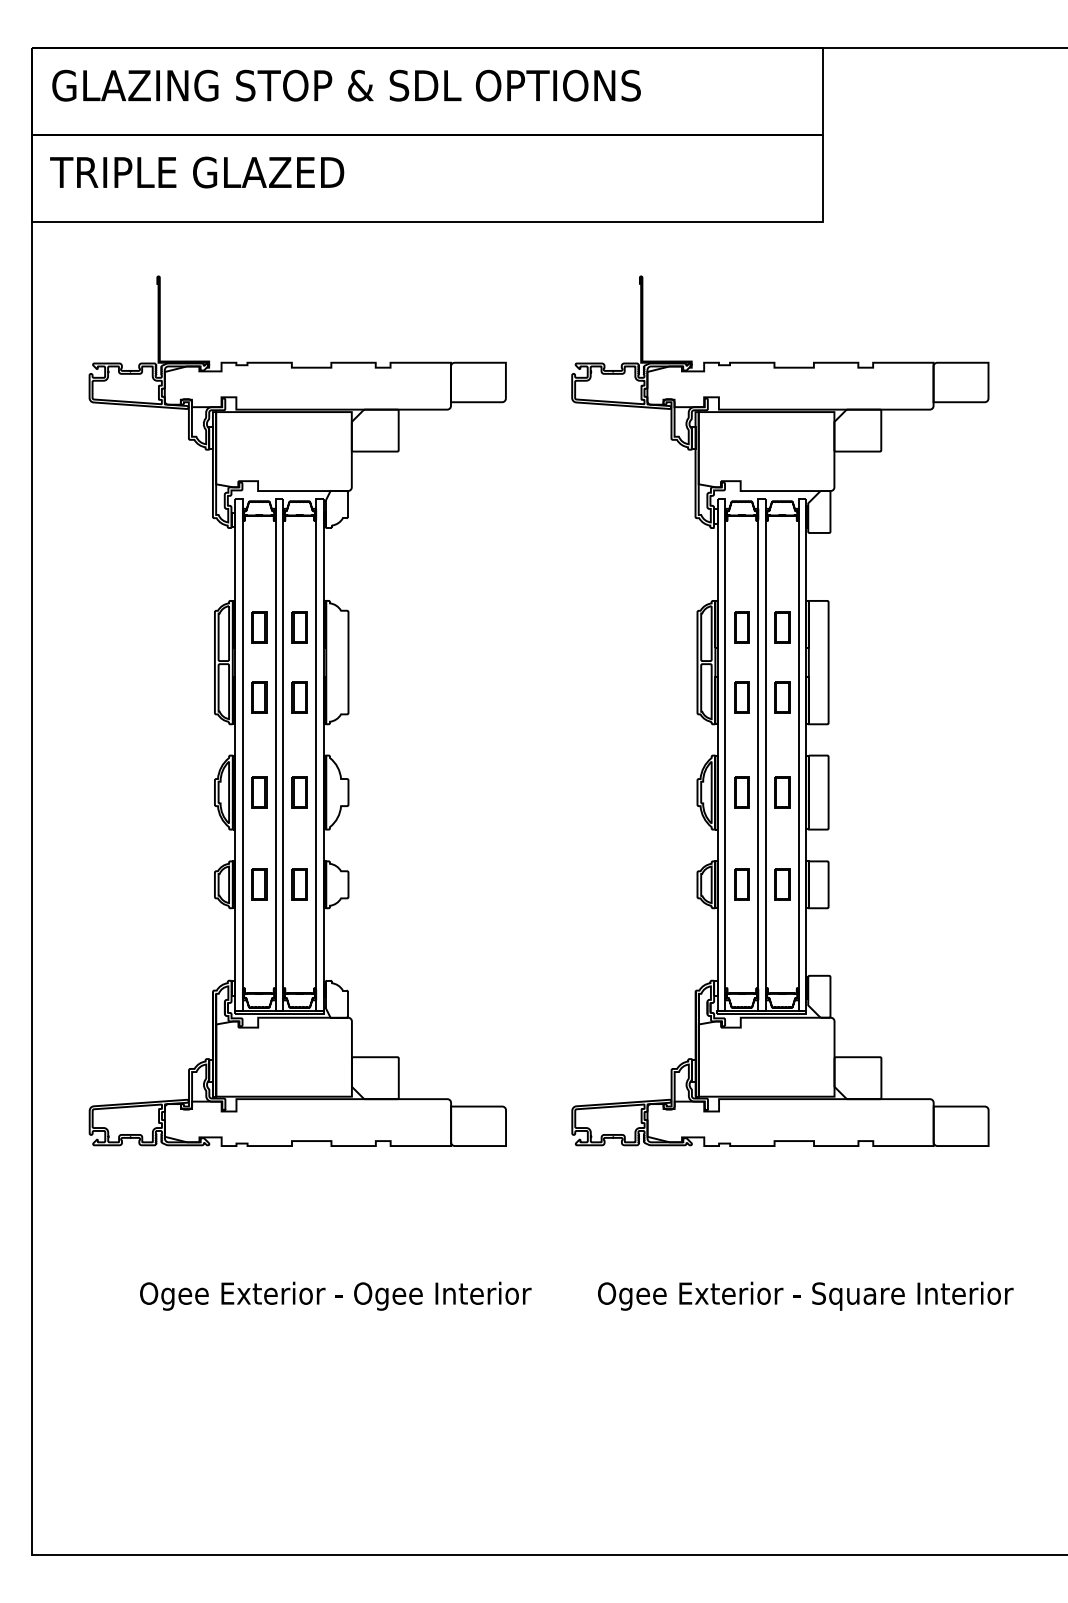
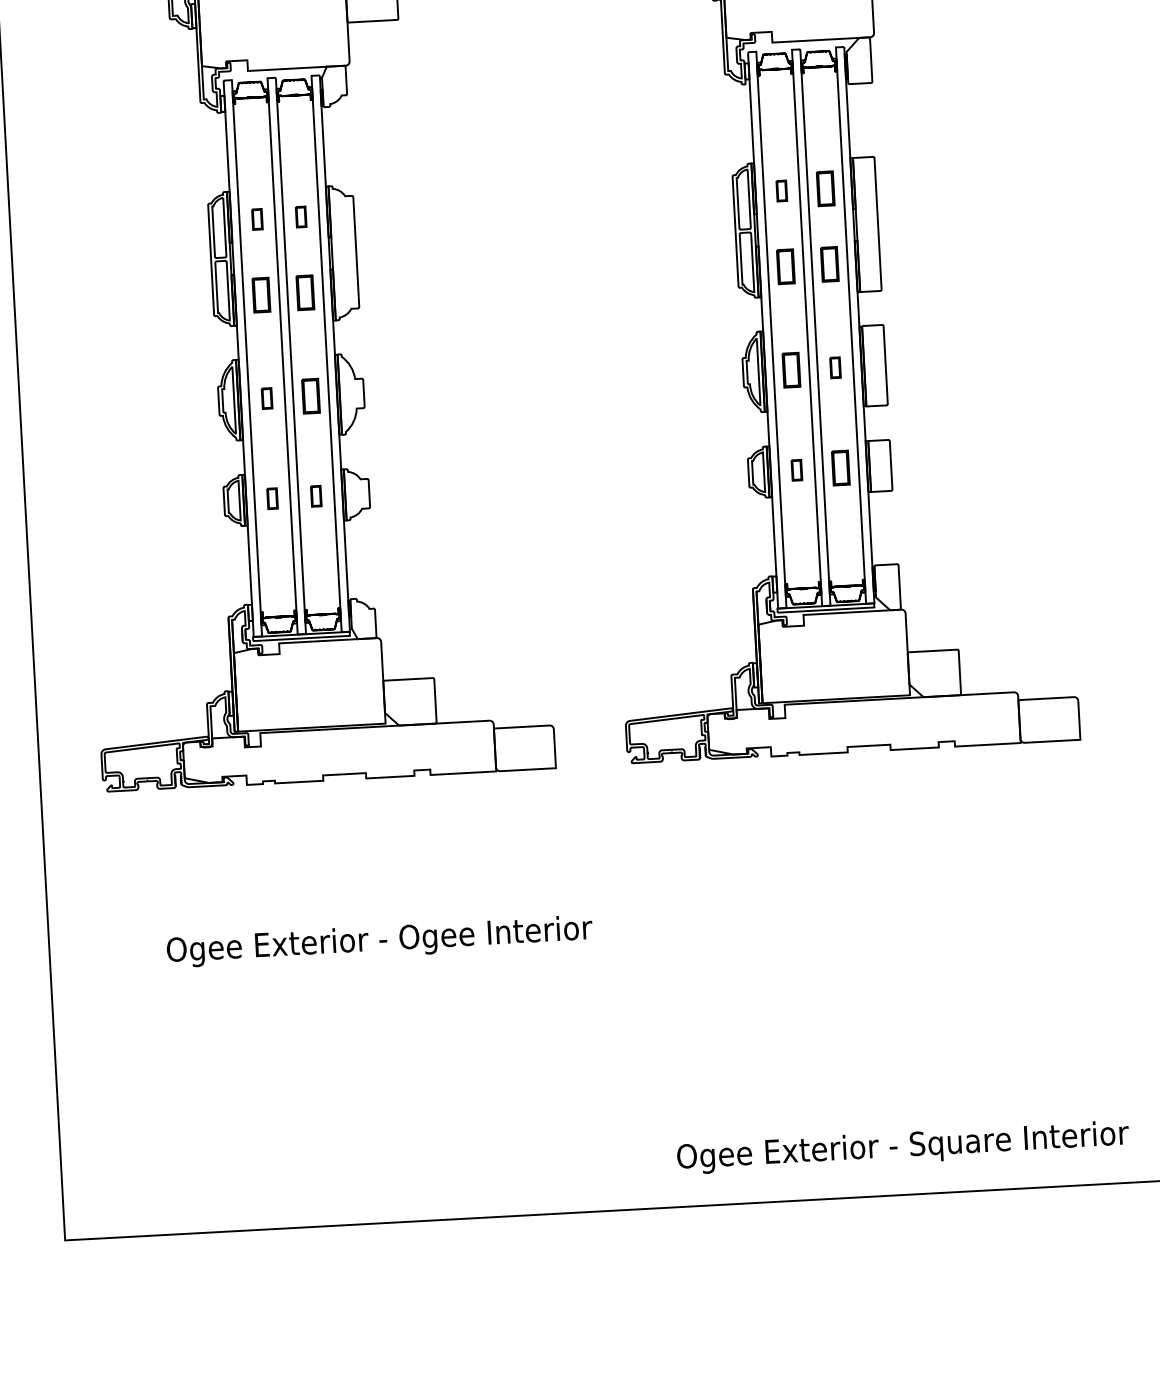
part: (259, 627) -> (257, 219), size x0.6
part: (299, 627) -> (301, 216), size x0.6
part: (741, 627) -> (781, 190), size x0.6
part: (259, 792) -> (267, 398), size x0.6
part: (782, 792) -> (835, 367), size x0.6
part: (259, 884) -> (272, 498), size x0.6
part: (299, 884) -> (316, 496), size x0.6
part: (741, 884) -> (796, 470), size x0.6
text: (805, 1295) -> (902, 1146), moved

